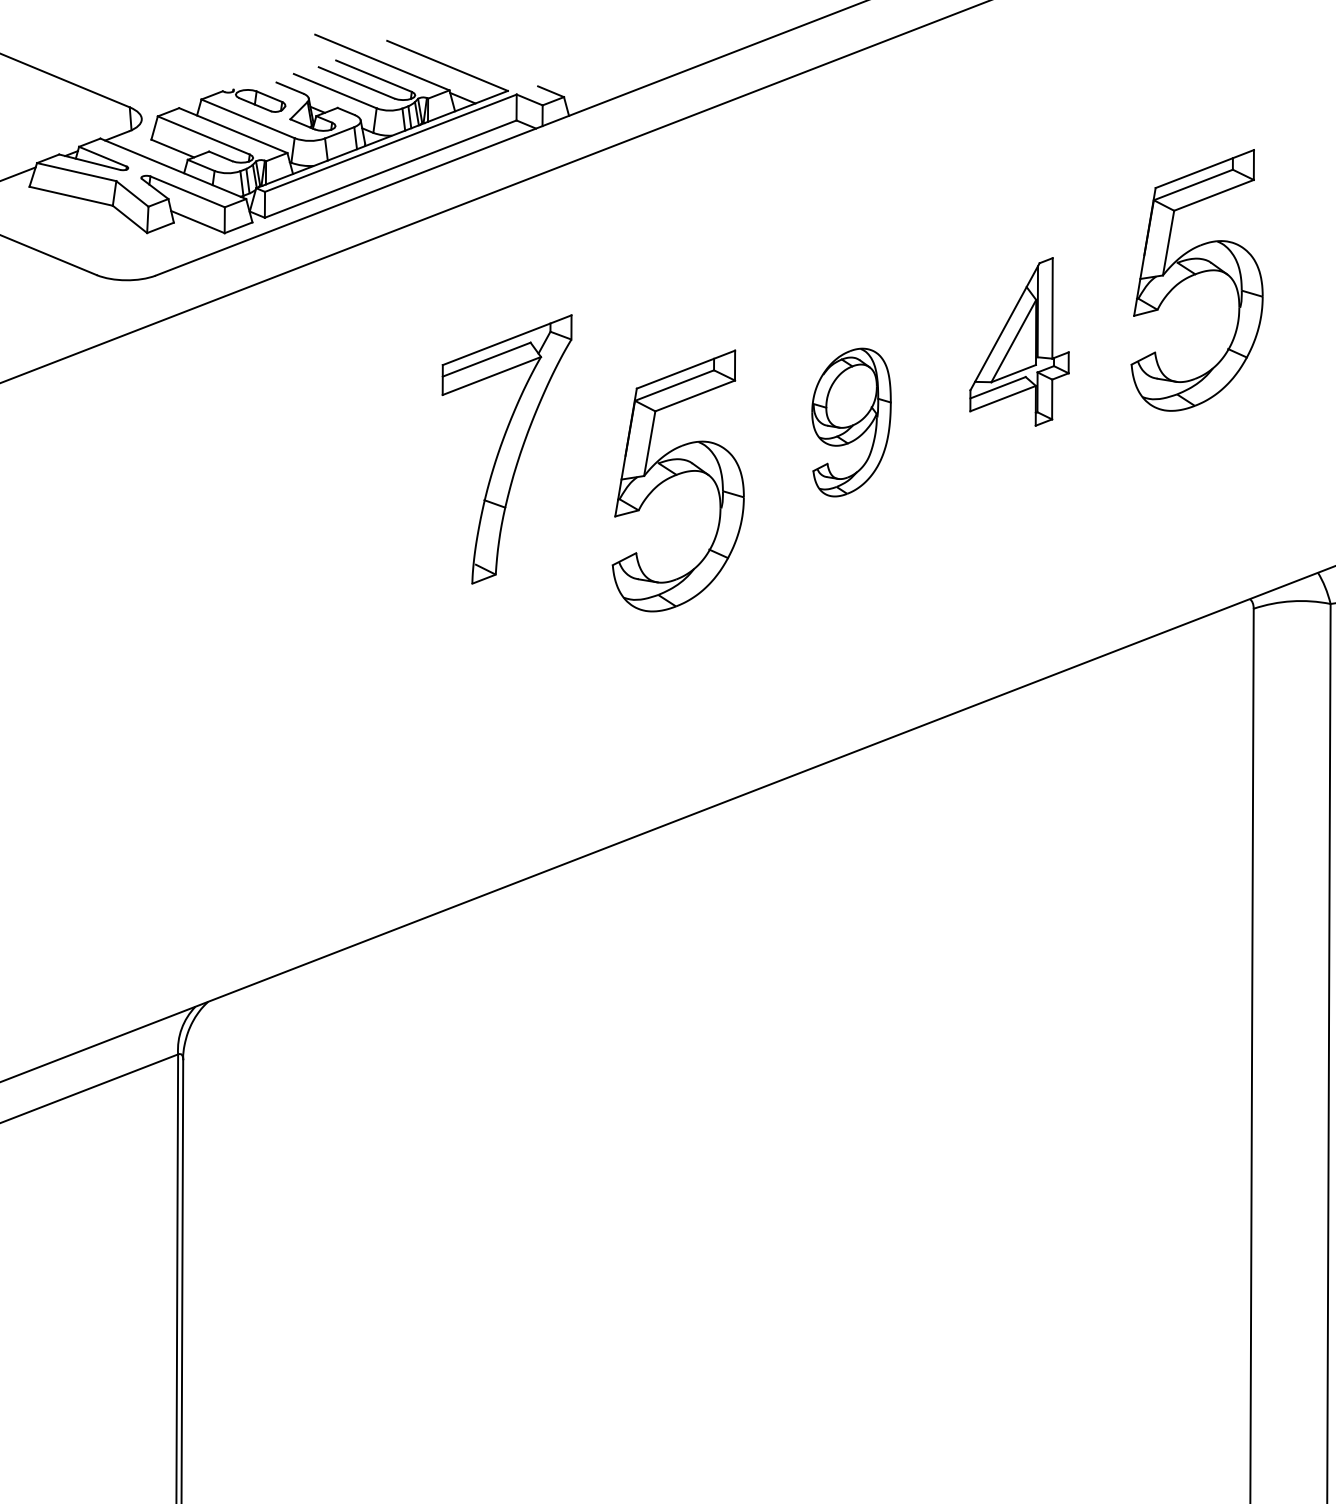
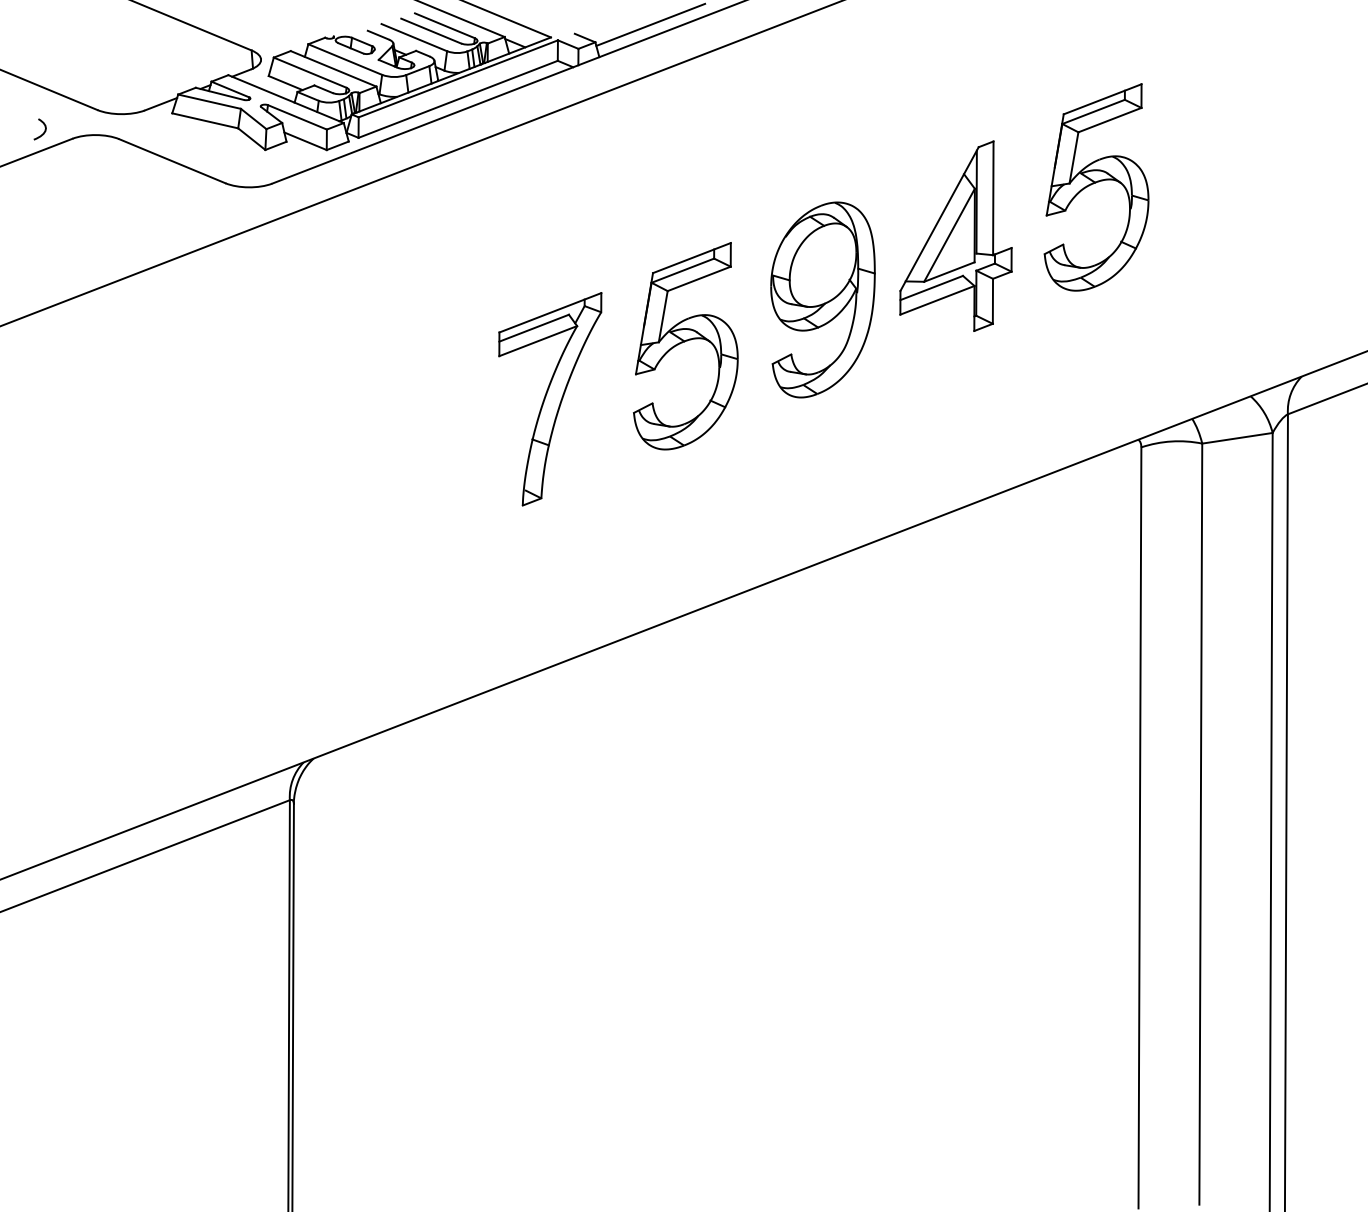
line: (633, 74) -> (650, 24), added
part: (1018, 341) -> (955, 235), size x1.43
part: (850, 421) -> (822, 299), size x1.67
part: (507, 449) -> (550, 399), moved

